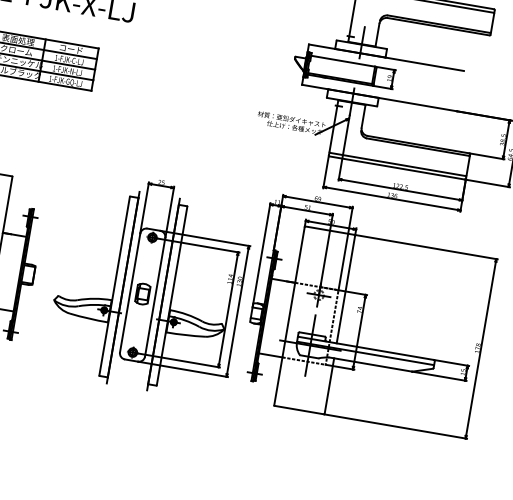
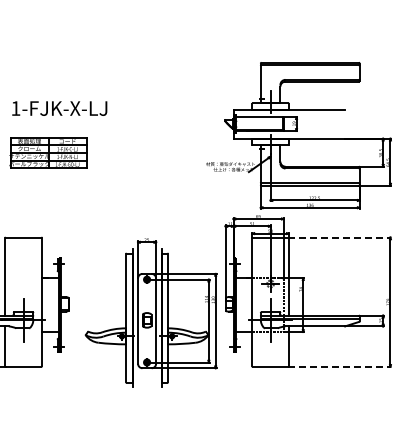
line: (425, 246) -> (339, 237), solid -> dashed
part: (149, 284) -> (150, 312), moved
line: (395, 425) -> (339, 366), solid -> dashed

